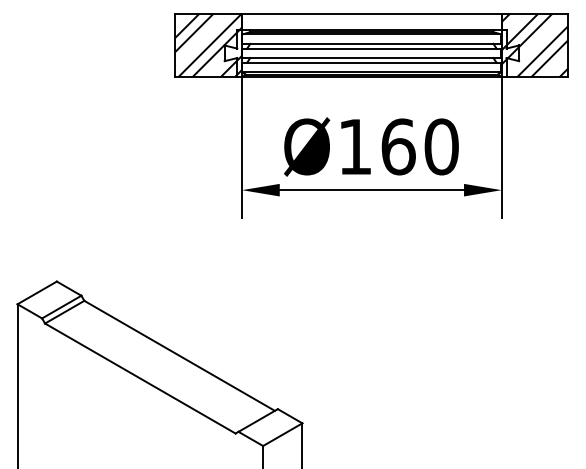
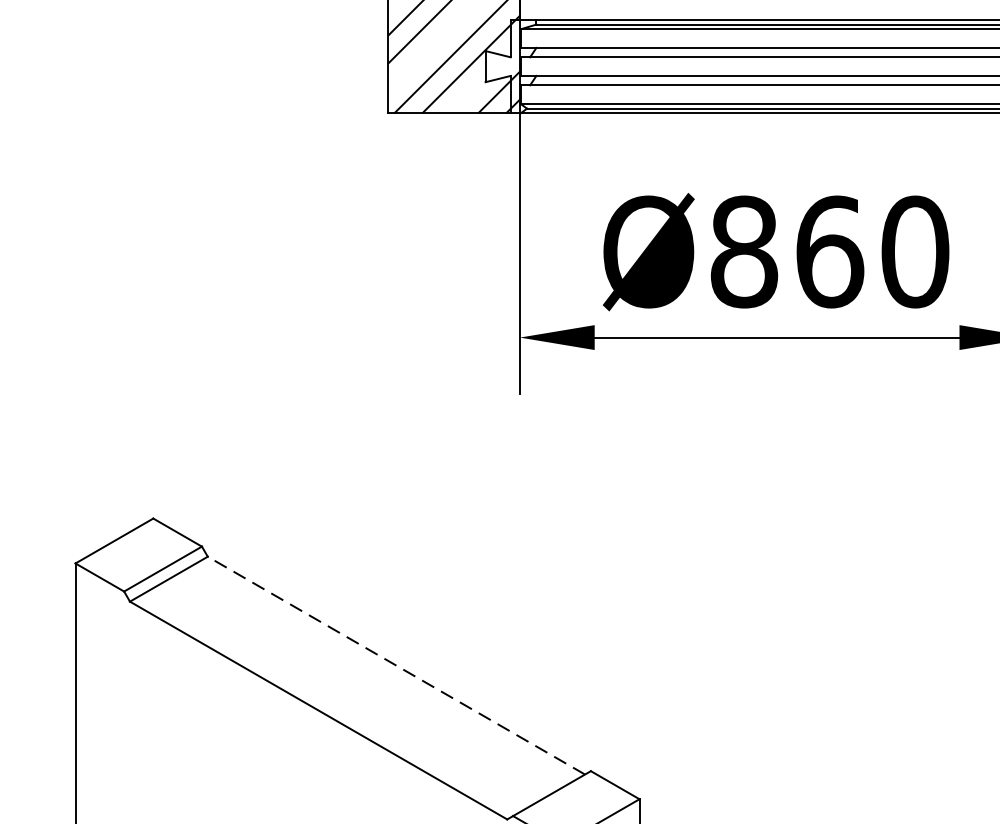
text: (355, 146) -> (744, 251), Ø160 -> Ø860
line: (179, 355) -> (396, 664), solid -> dashed

